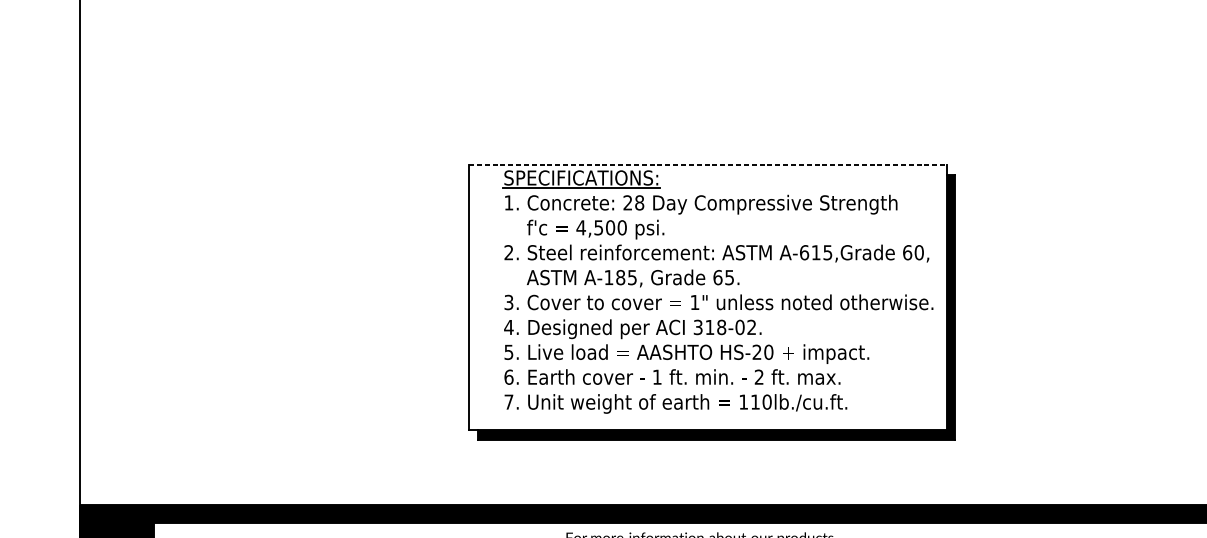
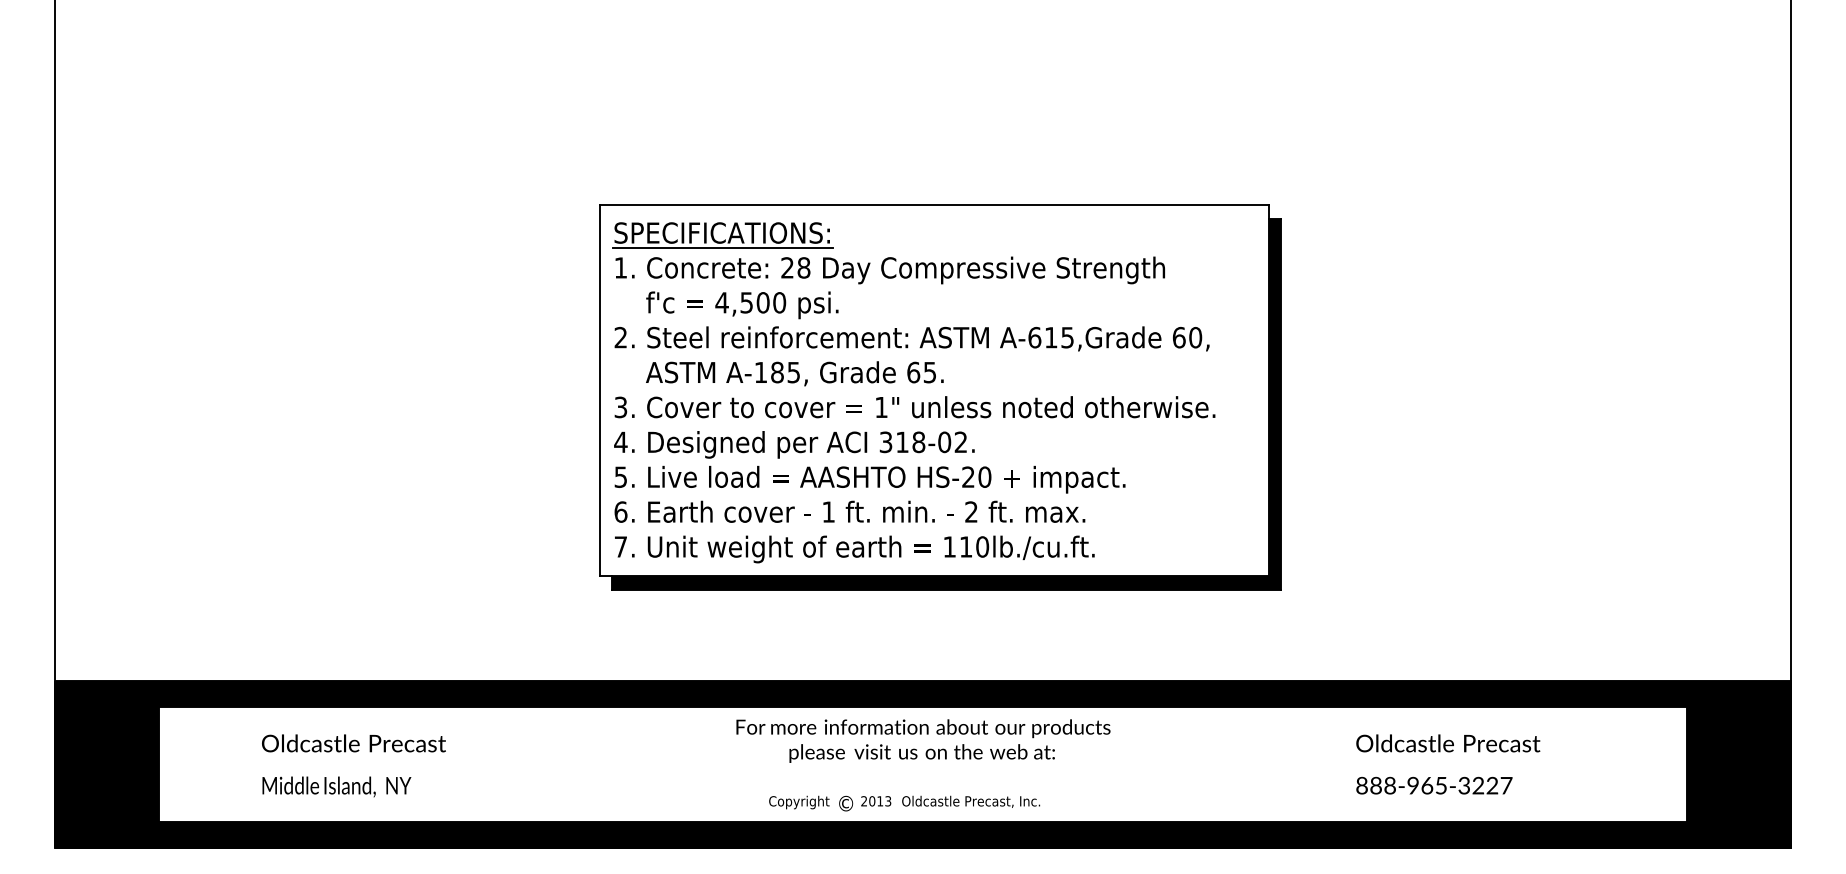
line: (707, 165) -> (934, 205), dashed -> solid
part: (717, 285) -> (913, 383), moved

